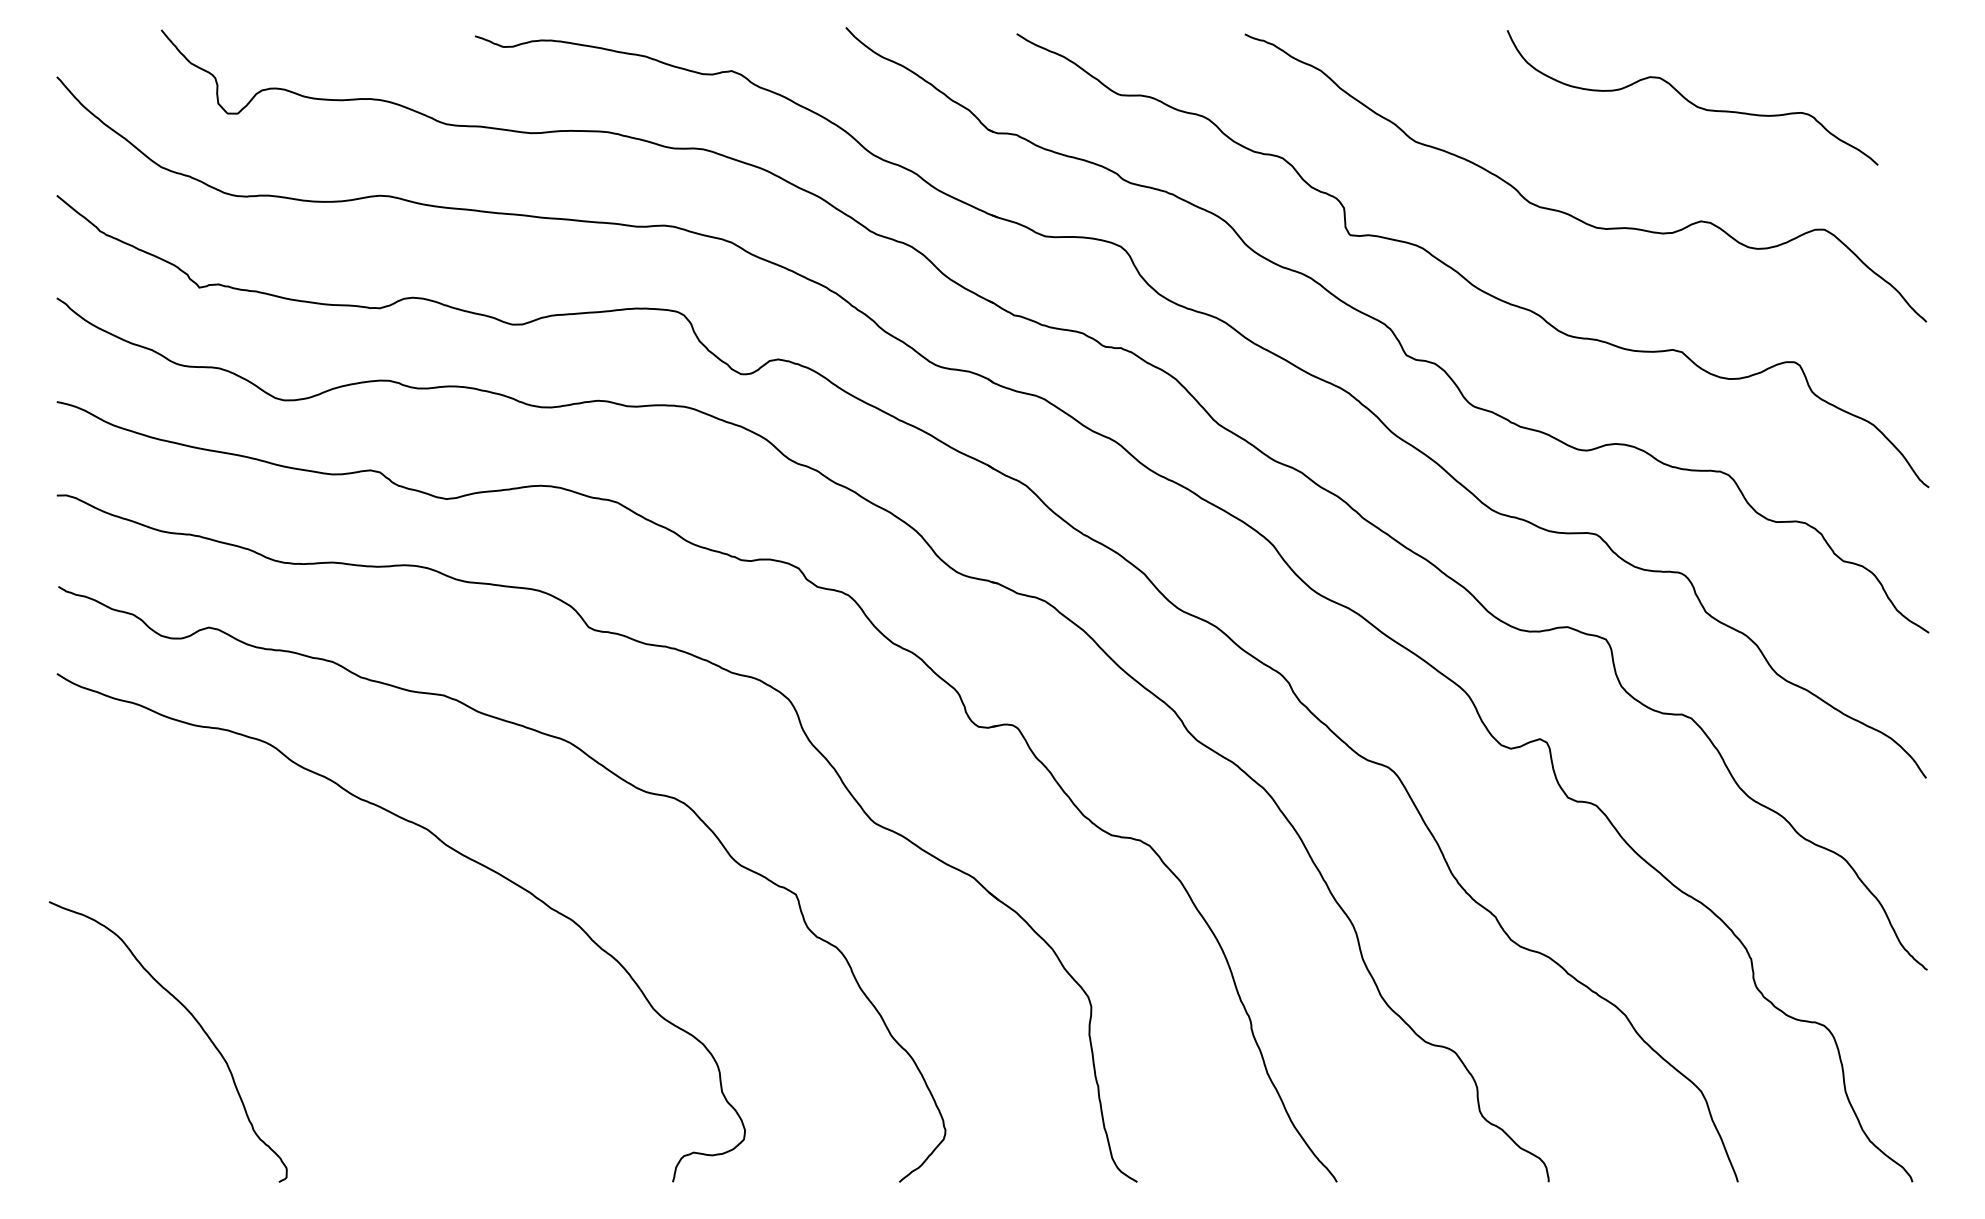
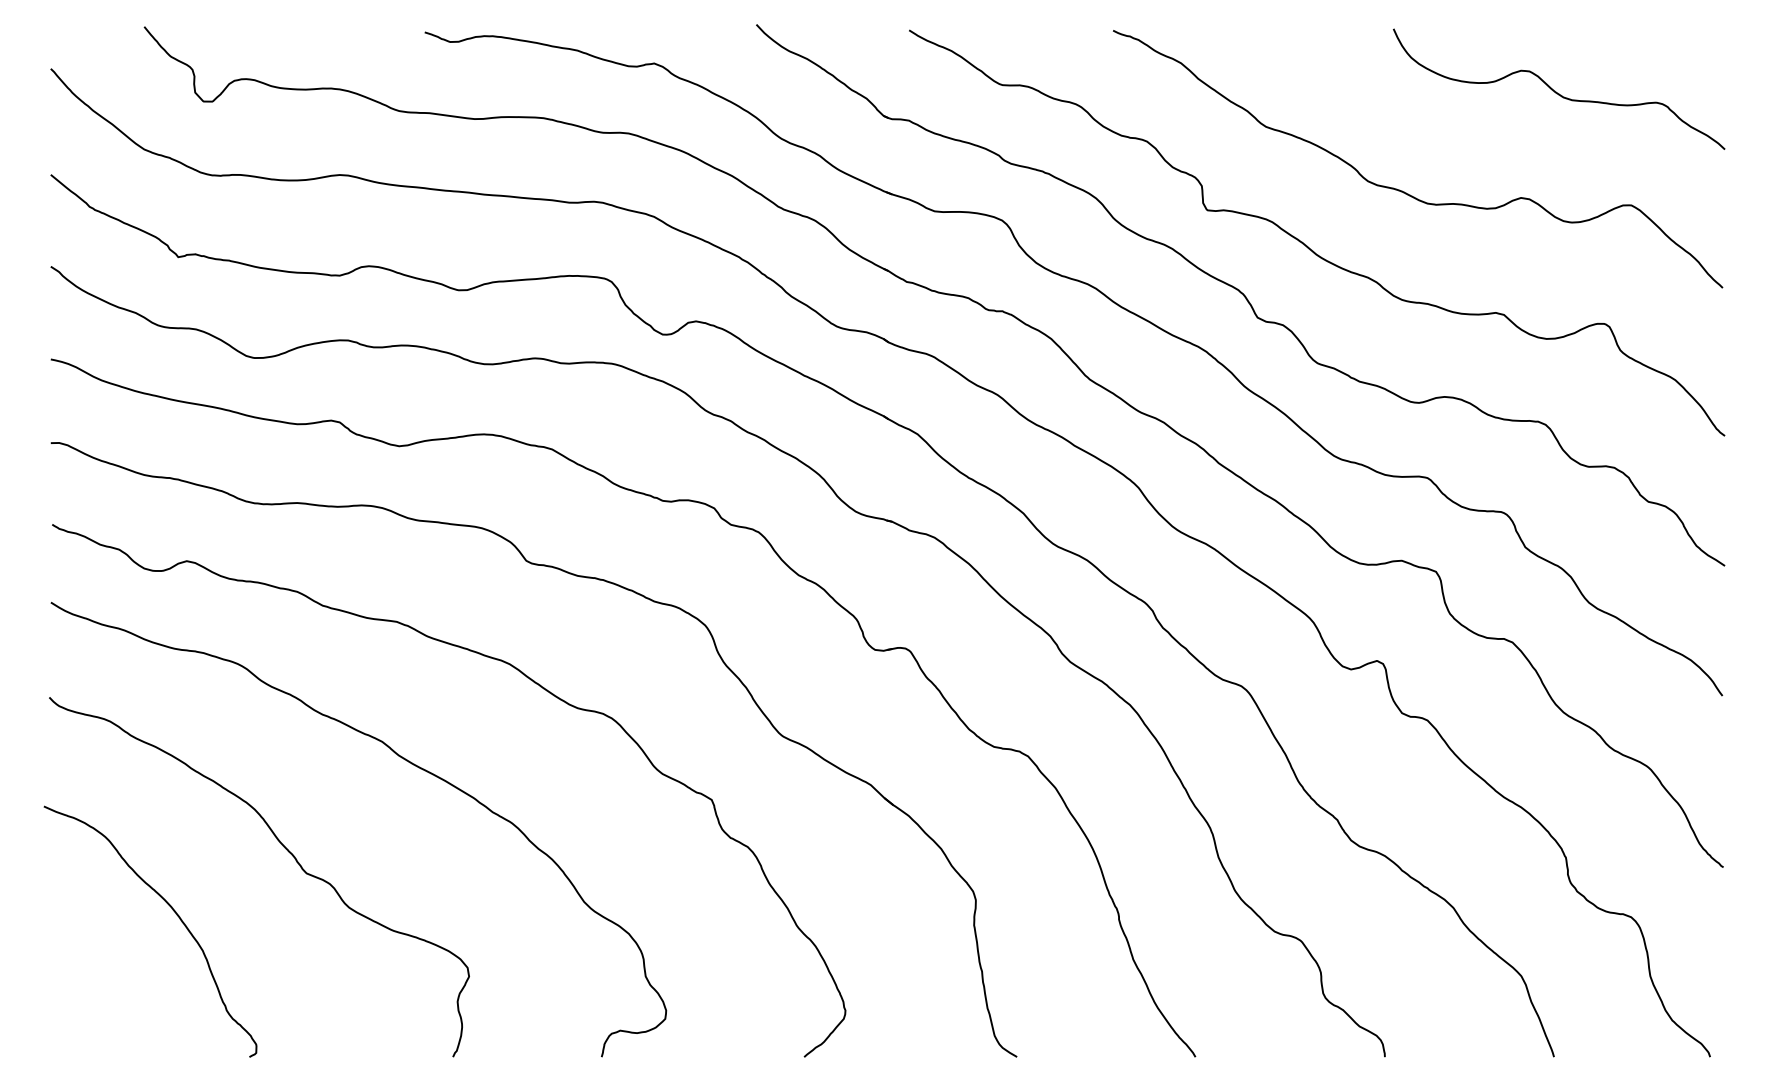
curve: (1689, 100) -> (1556, 91), moved
curve: (319, 949) -> (285, 849), added

